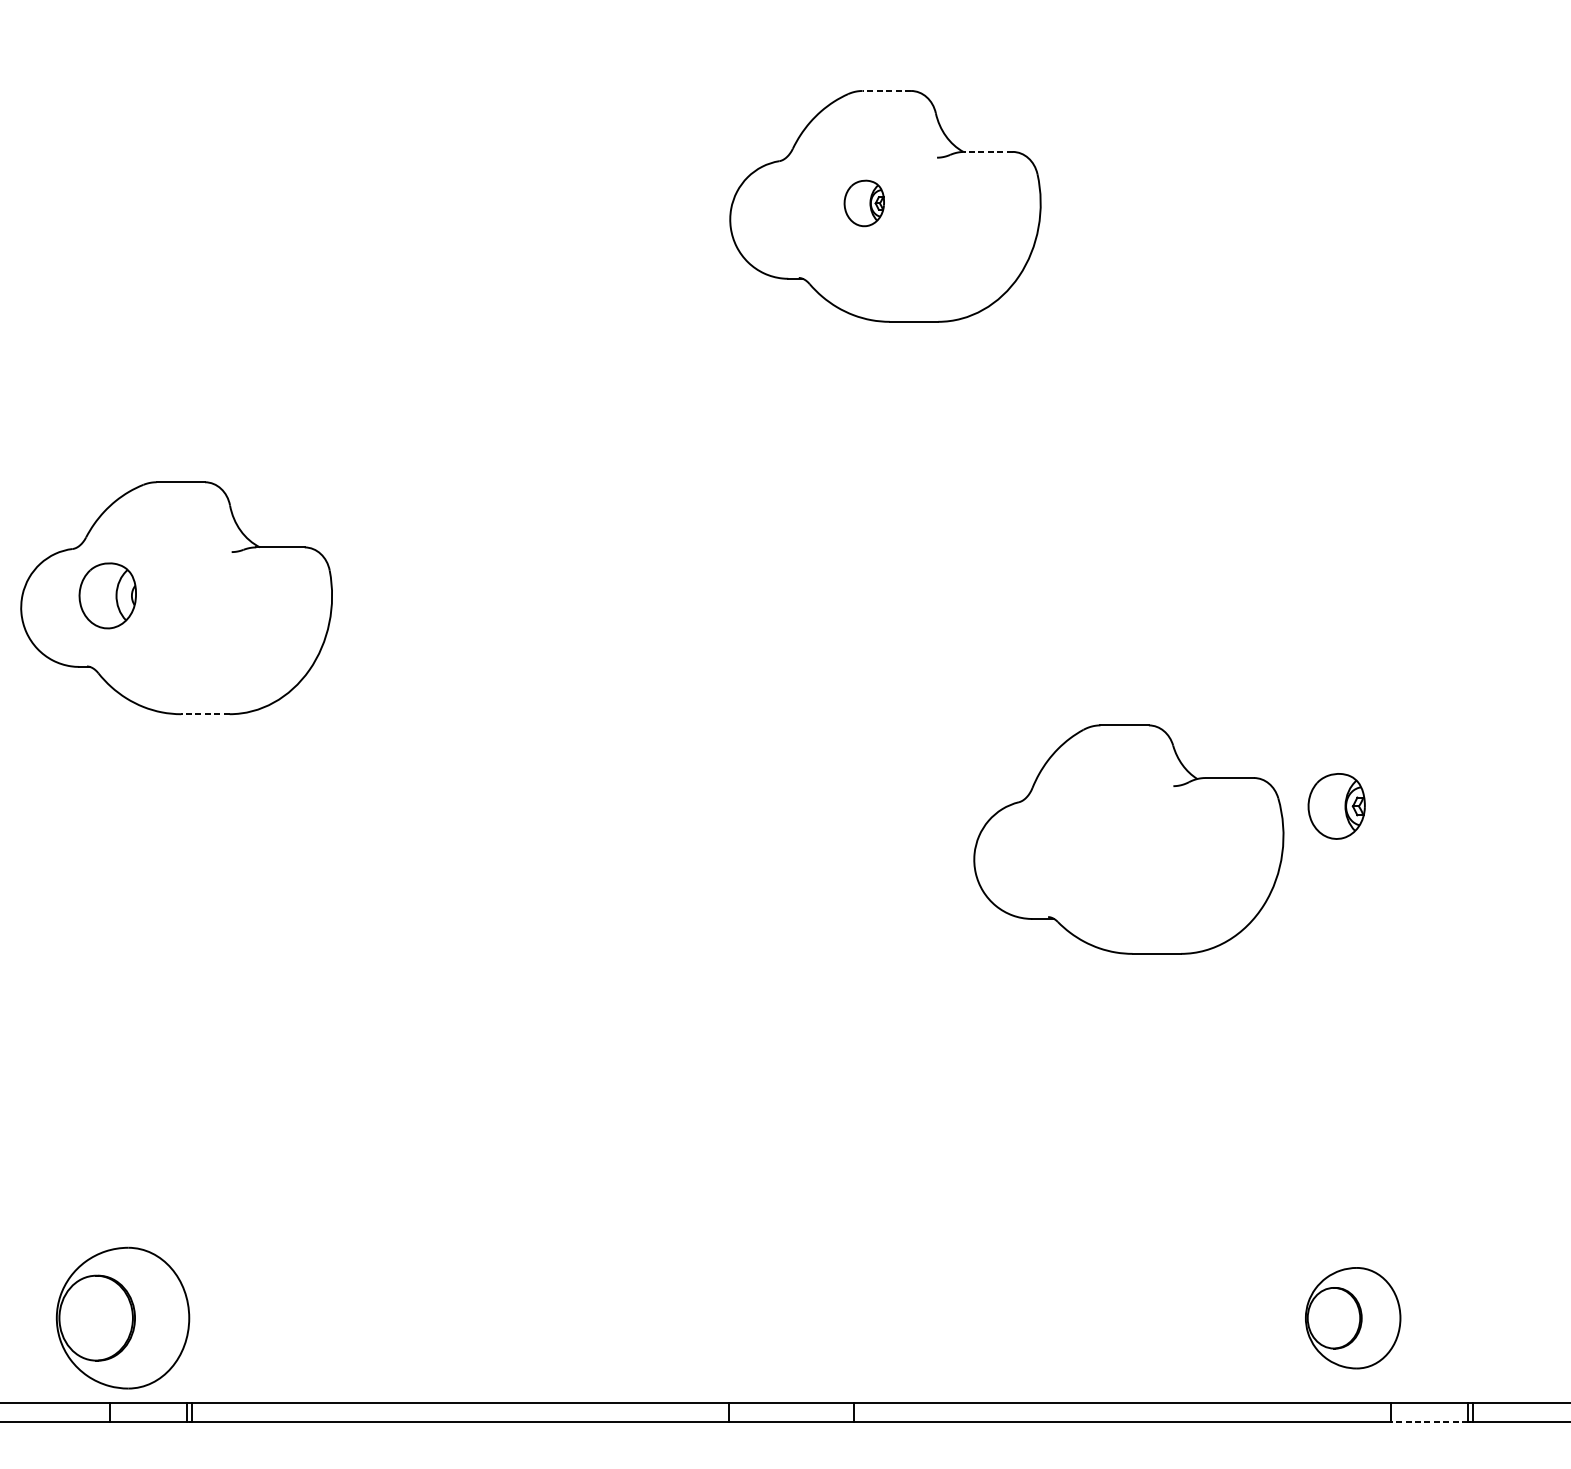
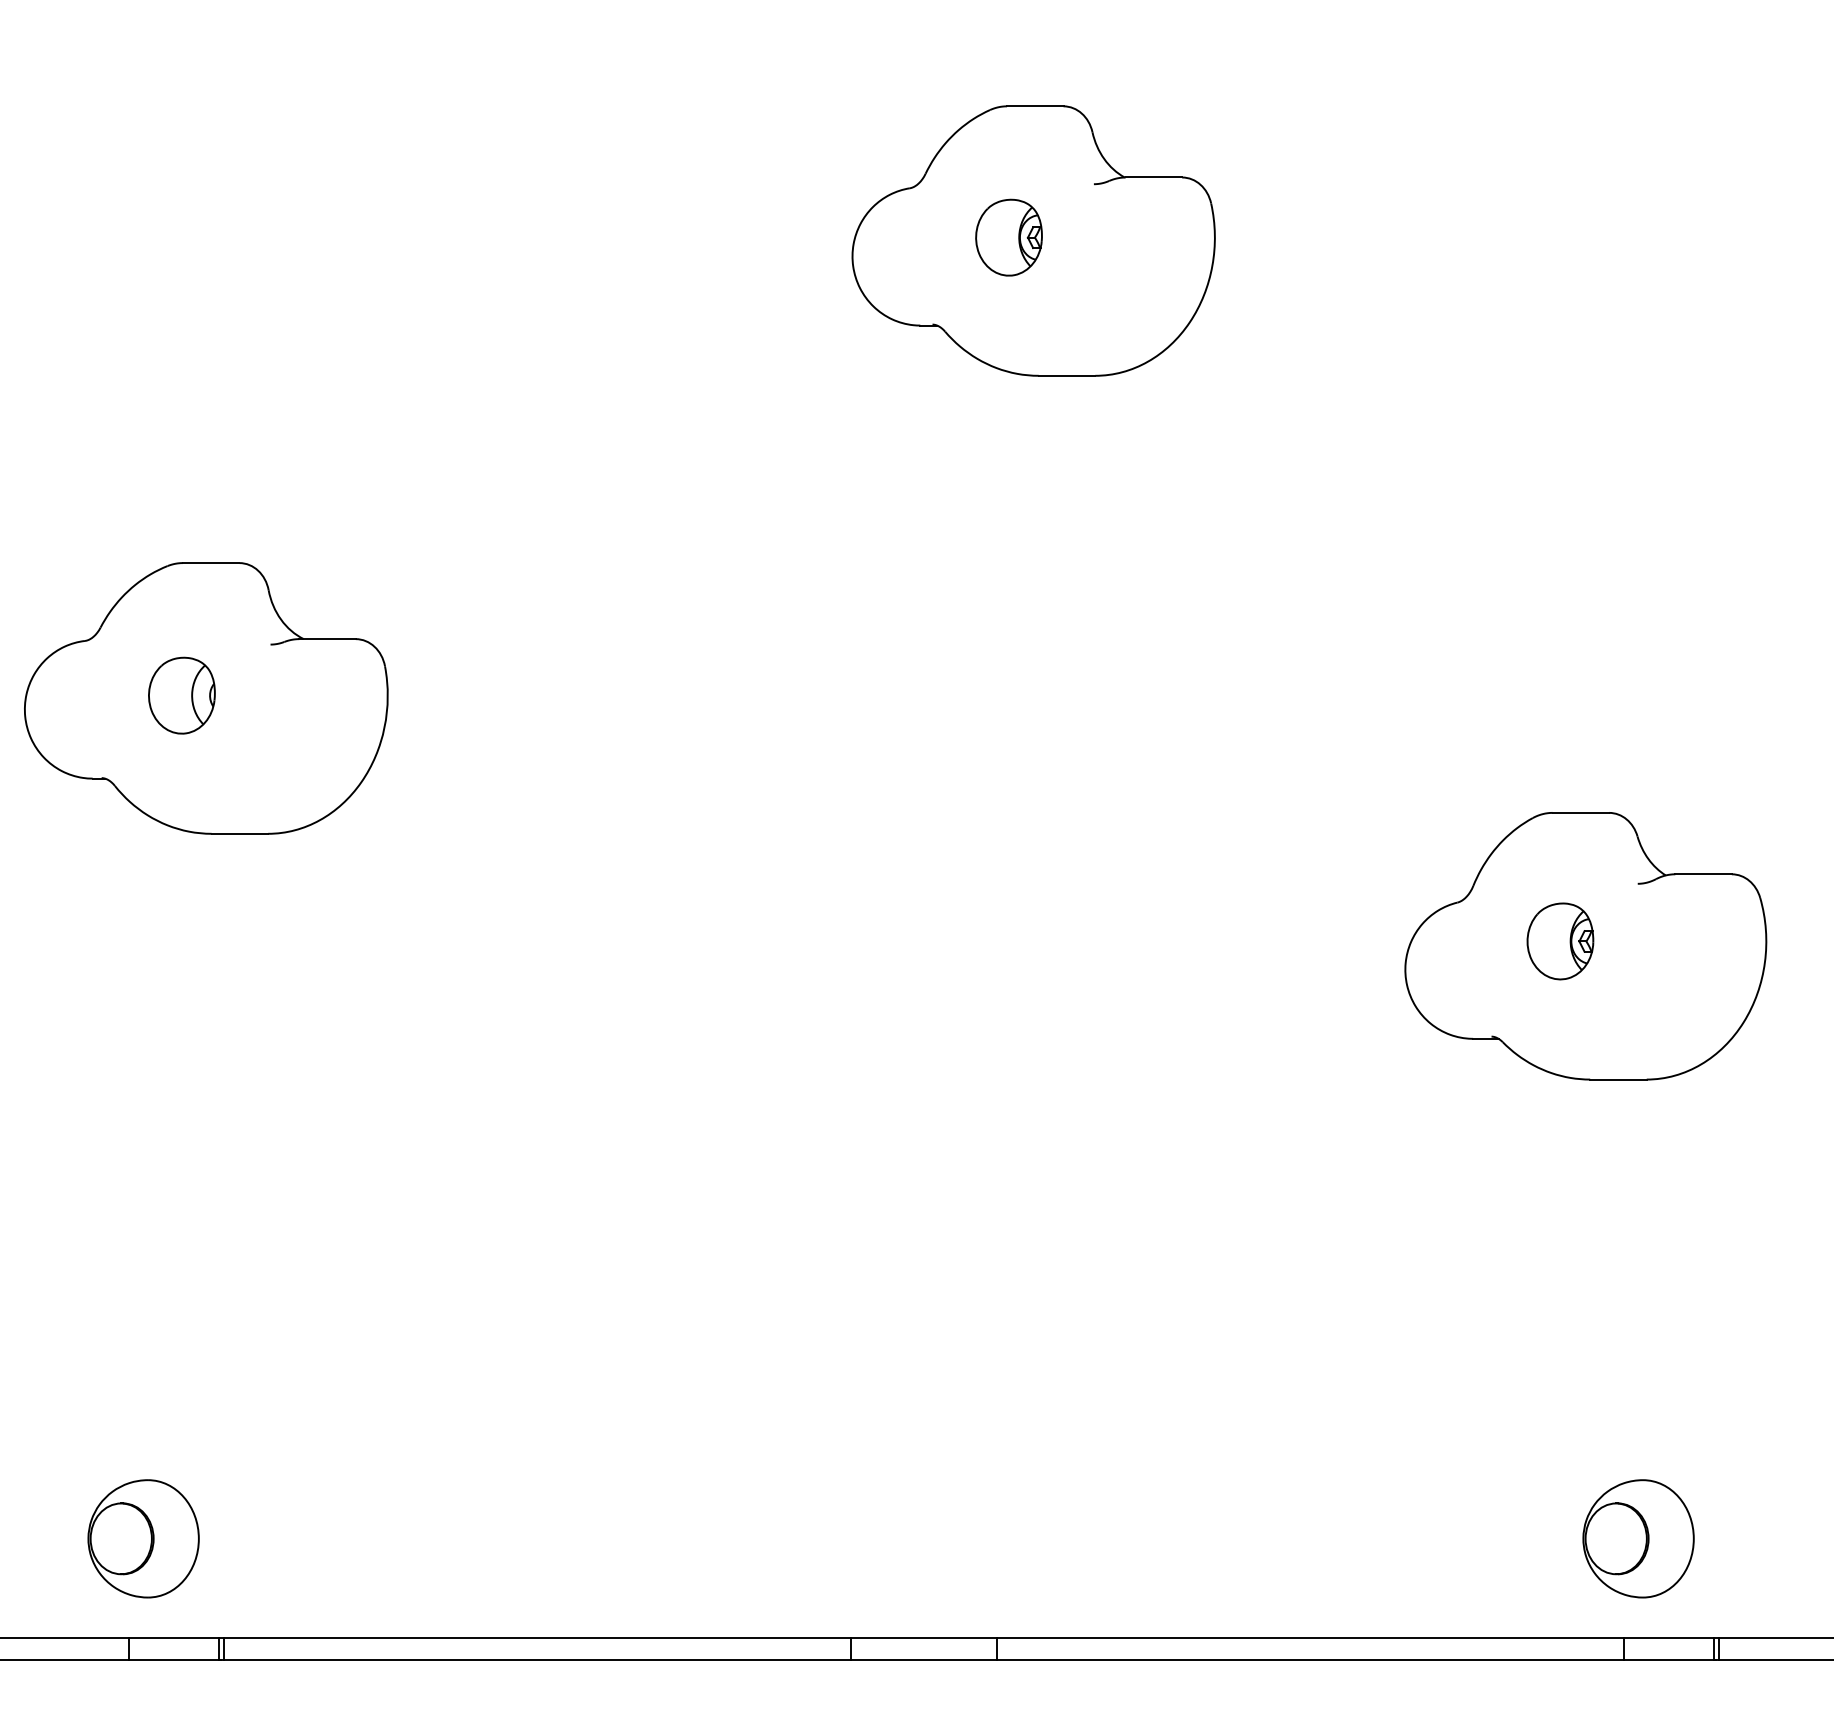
line: (886, 91) -> (1034, 106), dashed -> solid
line: (988, 151) -> (1153, 177), dashed -> solid
part: (863, 203) -> (1008, 237), size x1.43
part: (107, 595) -> (181, 695), moved
line: (205, 713) -> (239, 833), dashed -> solid
part: (1128, 839) -> (1585, 946), moved
part: (122, 1317) -> (143, 1538), size x0.71
part: (1353, 1317) -> (1638, 1538), moved
line: (1429, 1421) -> (1668, 1659), dashed -> solid

